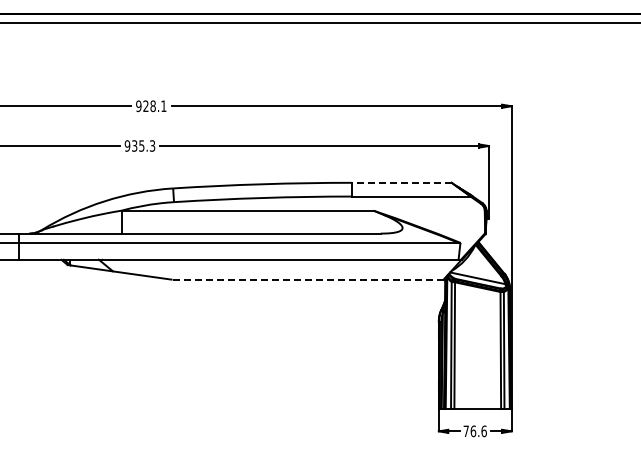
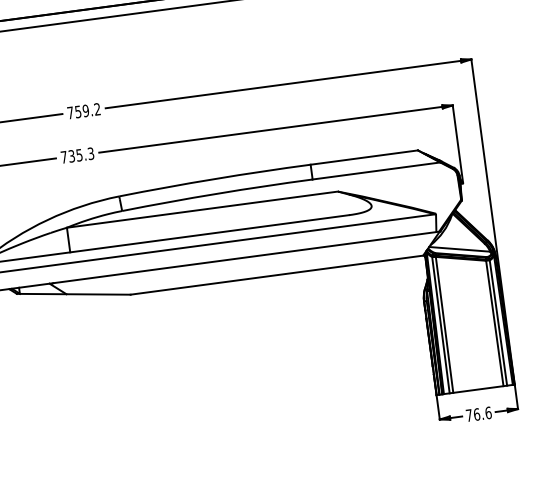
text: (151, 106) -> (84, 111), 928.1 -> 759.2
text: (127, 145) -> (64, 156), 935.3 -> 735.3
line: (401, 182) -> (363, 157), dashed -> solid
line: (307, 279) -> (276, 275), dashed -> solid

